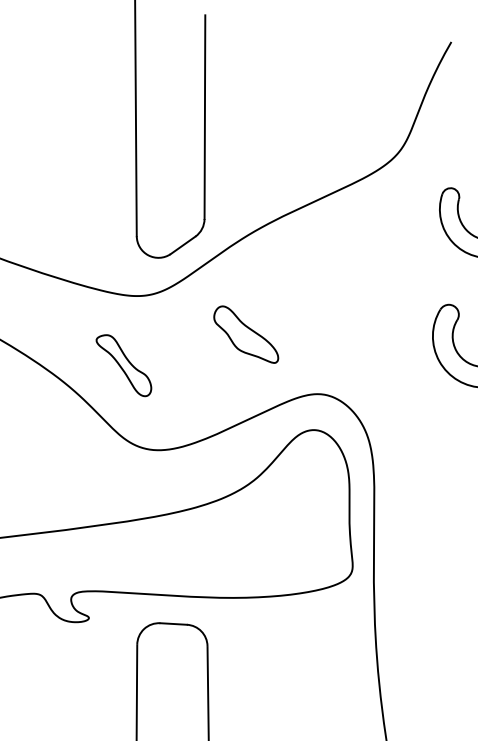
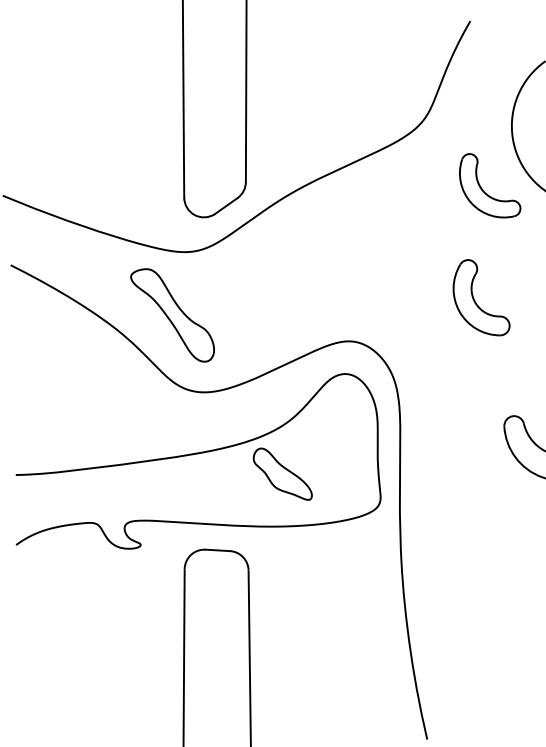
part: (245, 333) -> (282, 473), moved
part: (123, 365) -> (172, 315), size x1.67

